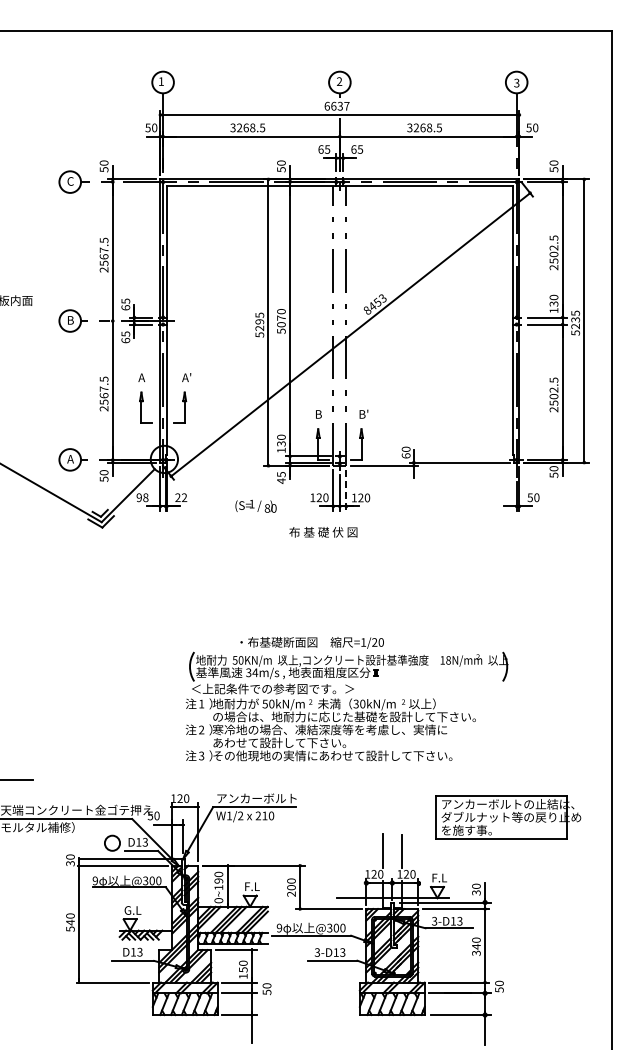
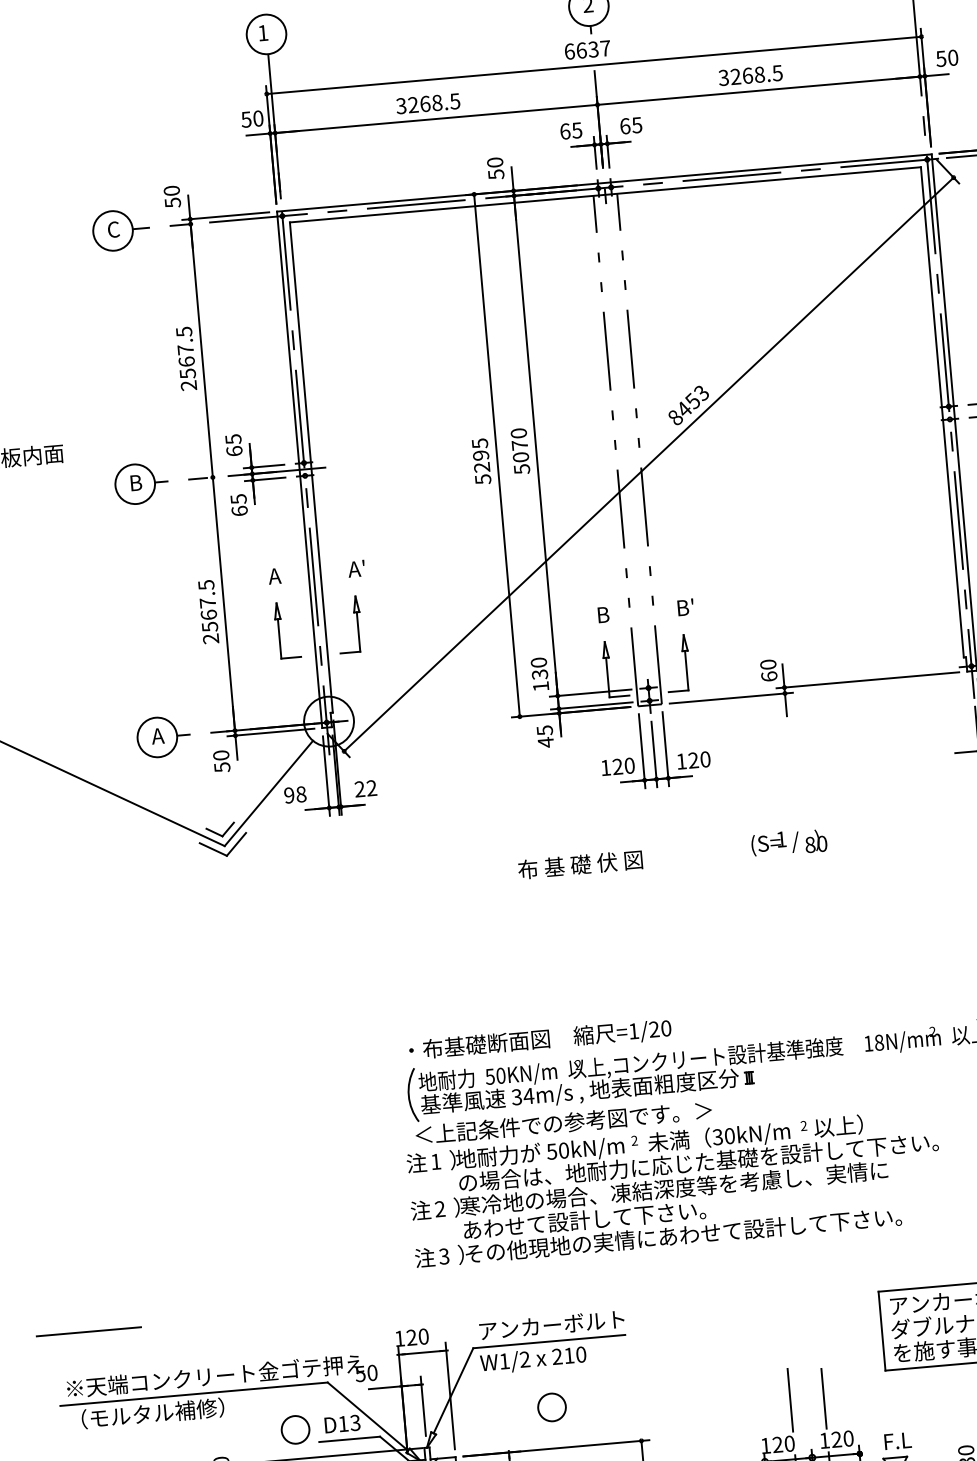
line: (346, 490) -> (666, 749), dashed -> solid
text: (255, 505) -> (788, 841), moved
text: (323, 532) -> (580, 865), moved
text: (311, 642) -> (538, 1039), moved
circle: (252, 842) -> (550, 1406), added

